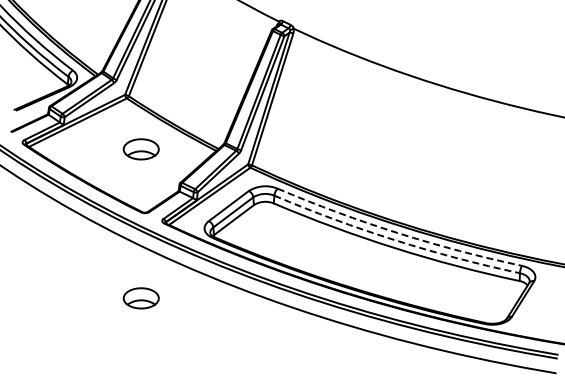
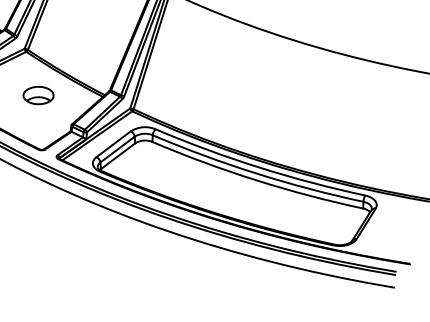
arc: (398, 233) -> (259, 167), dashed -> solid
arc: (395, 240) -> (256, 173), dashed -> solid
part: (140, 298) -> (37, 223), removed

